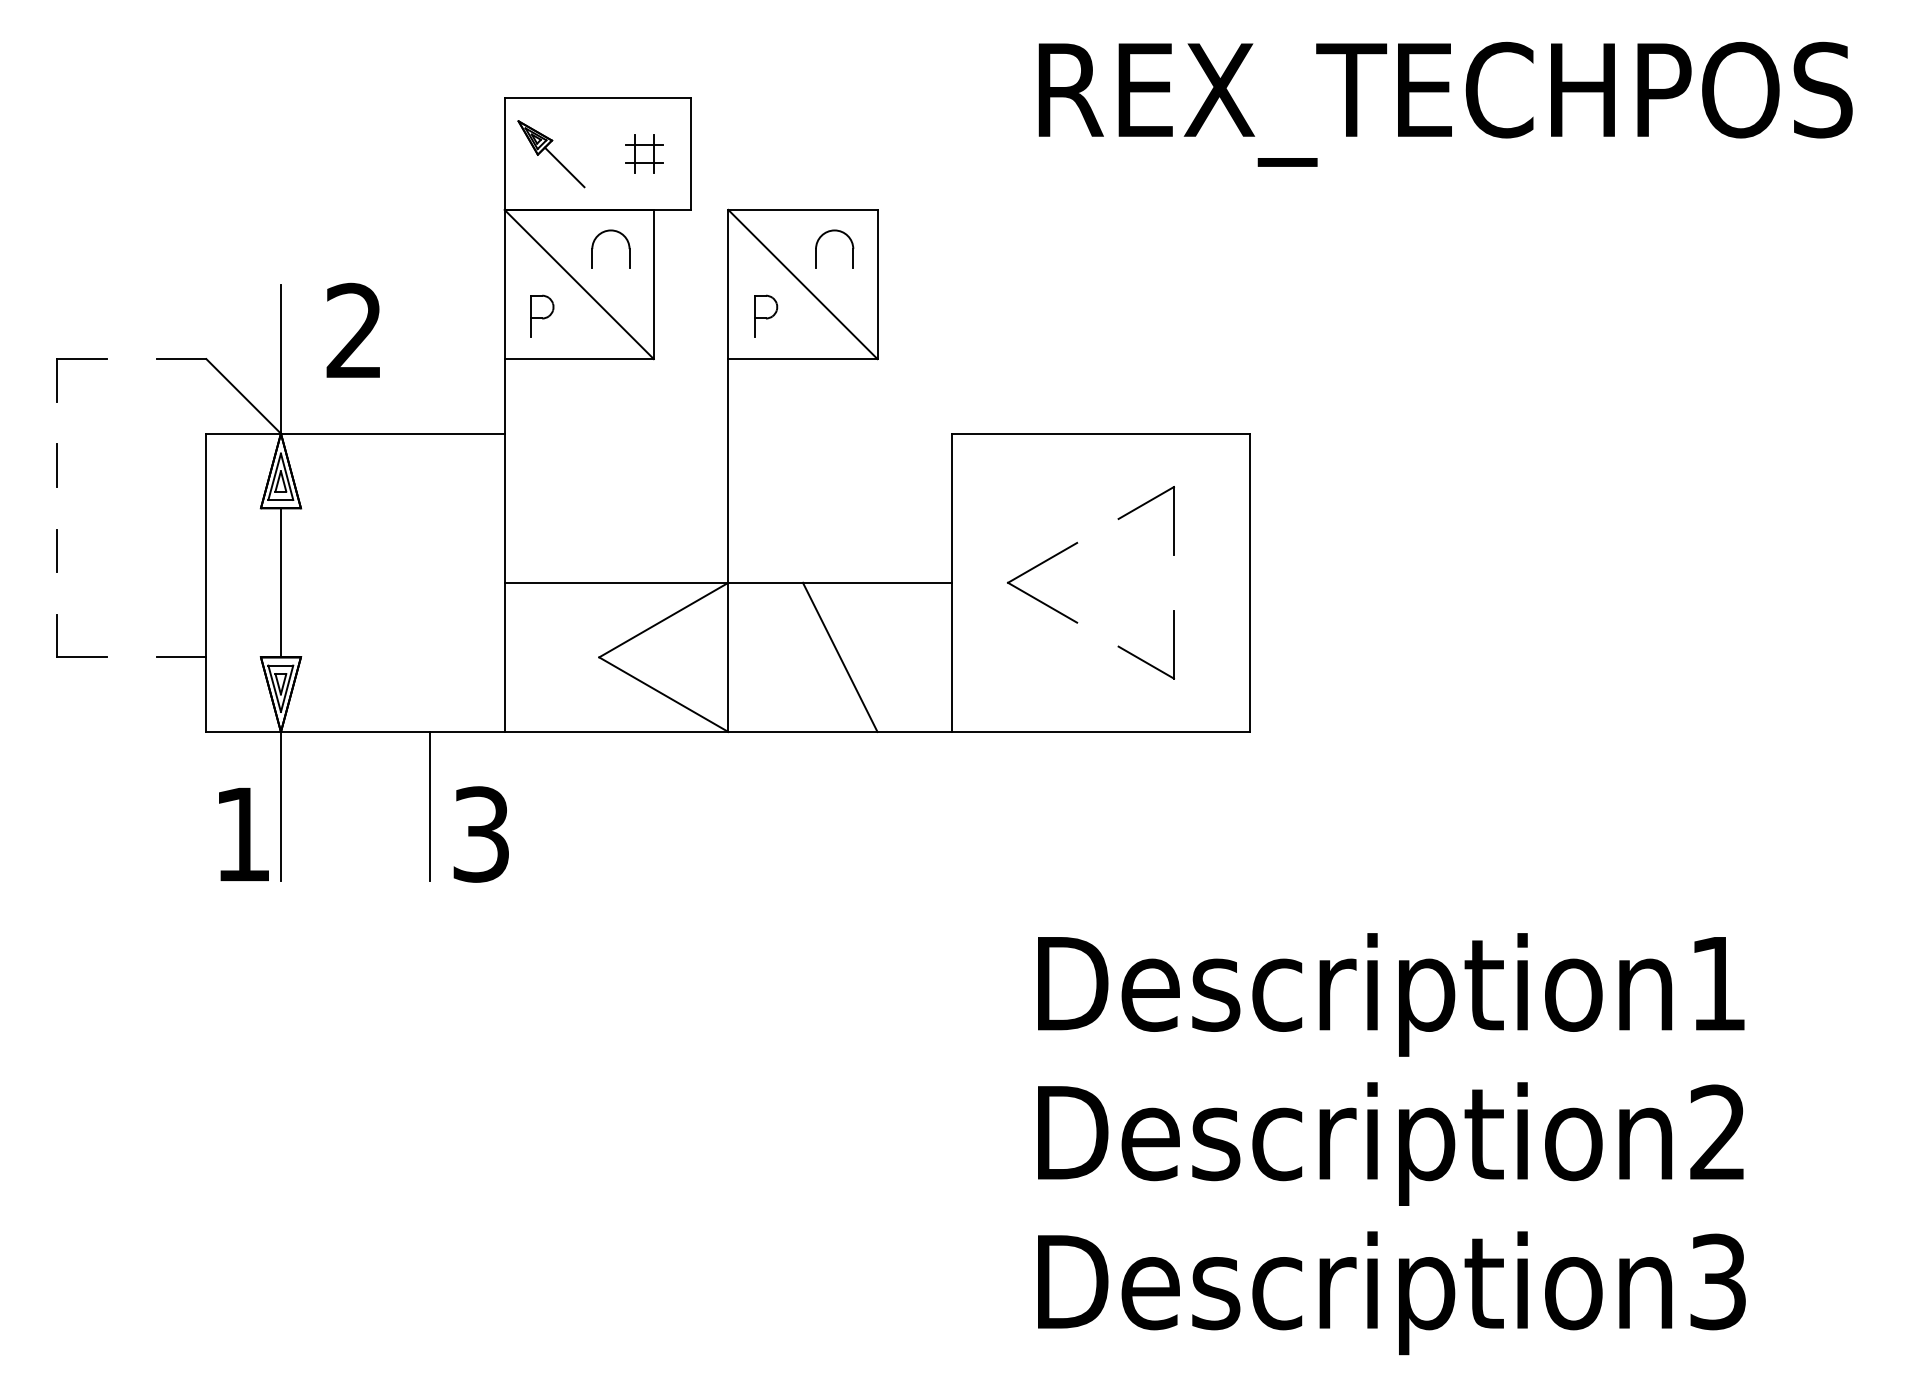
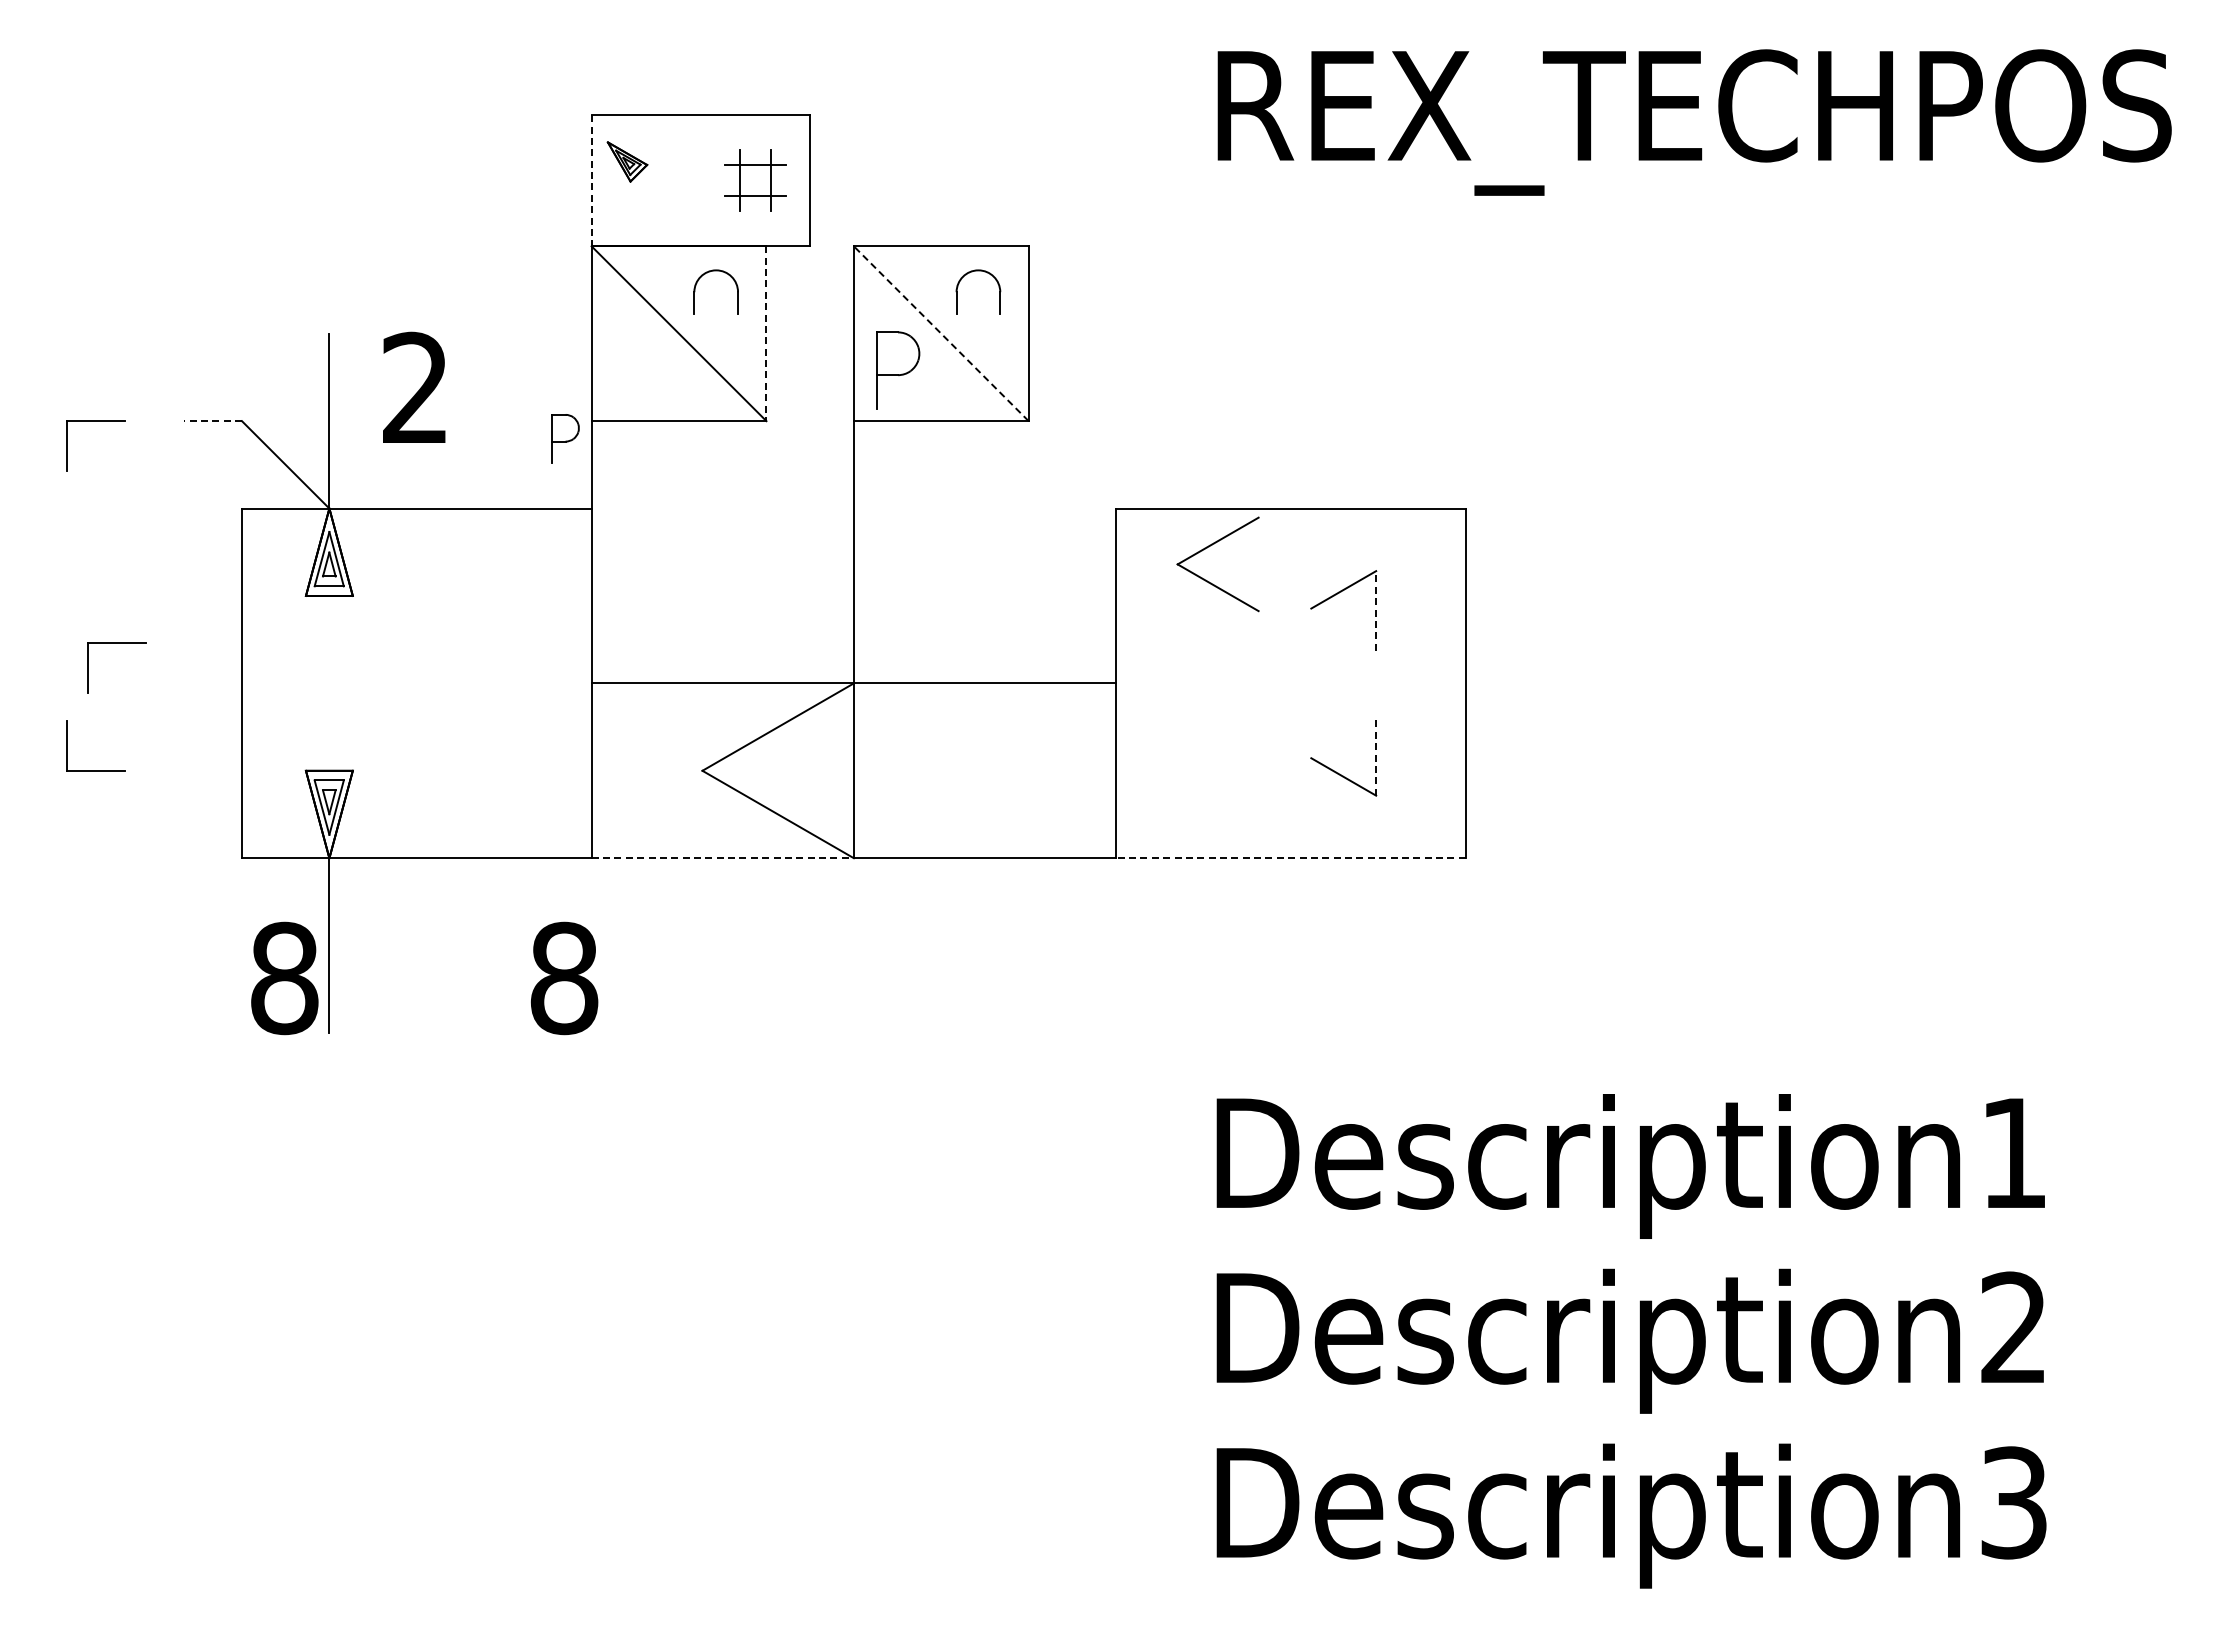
line: (504, 153) -> (591, 180), solid -> dashed
part: (644, 153) -> (755, 180), size x1.4
line: (564, 167) -> (661, 196), removed
line: (803, 284) -> (941, 333), solid -> dashed
line: (653, 285) -> (766, 334), solid -> dashed
part: (542, 315) -> (565, 438), moved
part: (765, 315) -> (897, 370), size x1.6
line: (181, 359) -> (212, 421), solid -> dashed
line: (57, 466) -> (67, 546), removed
line: (1174, 520) -> (1376, 610), solid -> dashed
part: (99, 548) -> (116, 643), added
line: (57, 550) -> (67, 645), removed
part: (1035, 568) -> (1209, 547), moved
line: (281, 582) -> (329, 682), removed
line: (1174, 644) -> (1376, 755), solid -> dashed
line: (181, 657) -> (212, 770), removed
line: (839, 657) -> (984, 770), removed
line: (617, 732) -> (723, 858), solid -> dashed
line: (1100, 732) -> (1290, 858), solid -> dashed
line: (430, 806) -> (504, 945), removed
text: (242, 834) -> (284, 978), 1 -> 8
text: (481, 834) -> (564, 978), 3 -> 8

